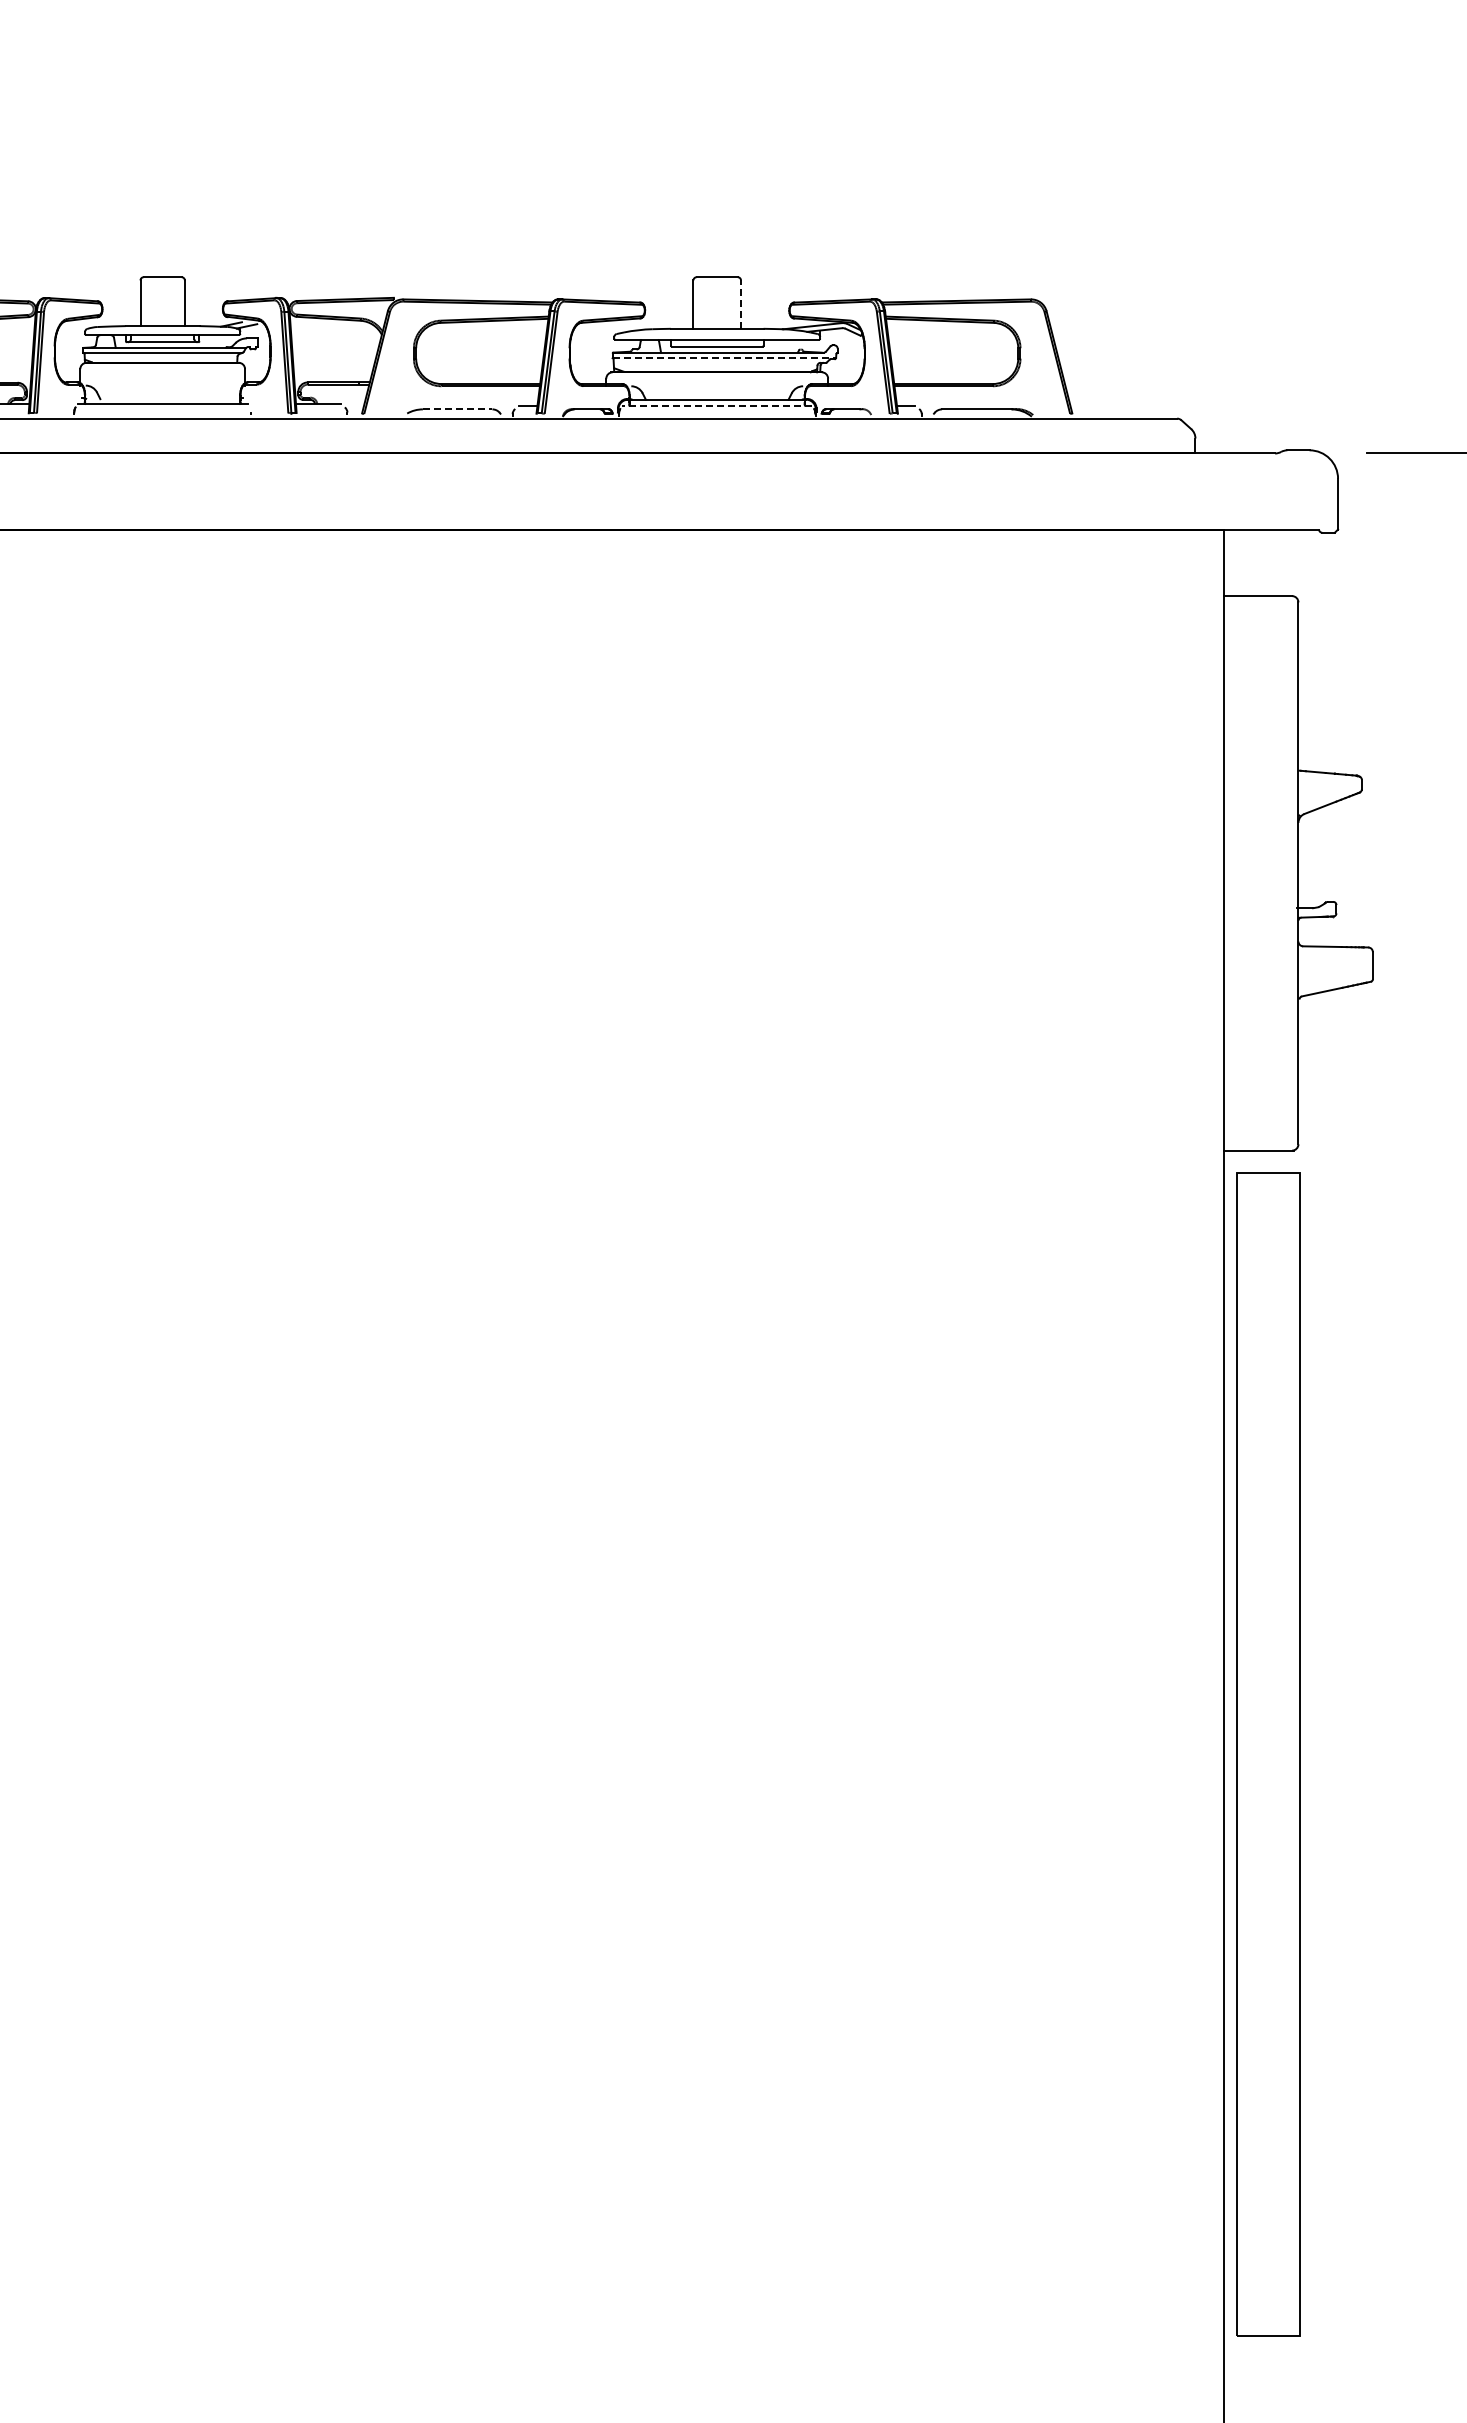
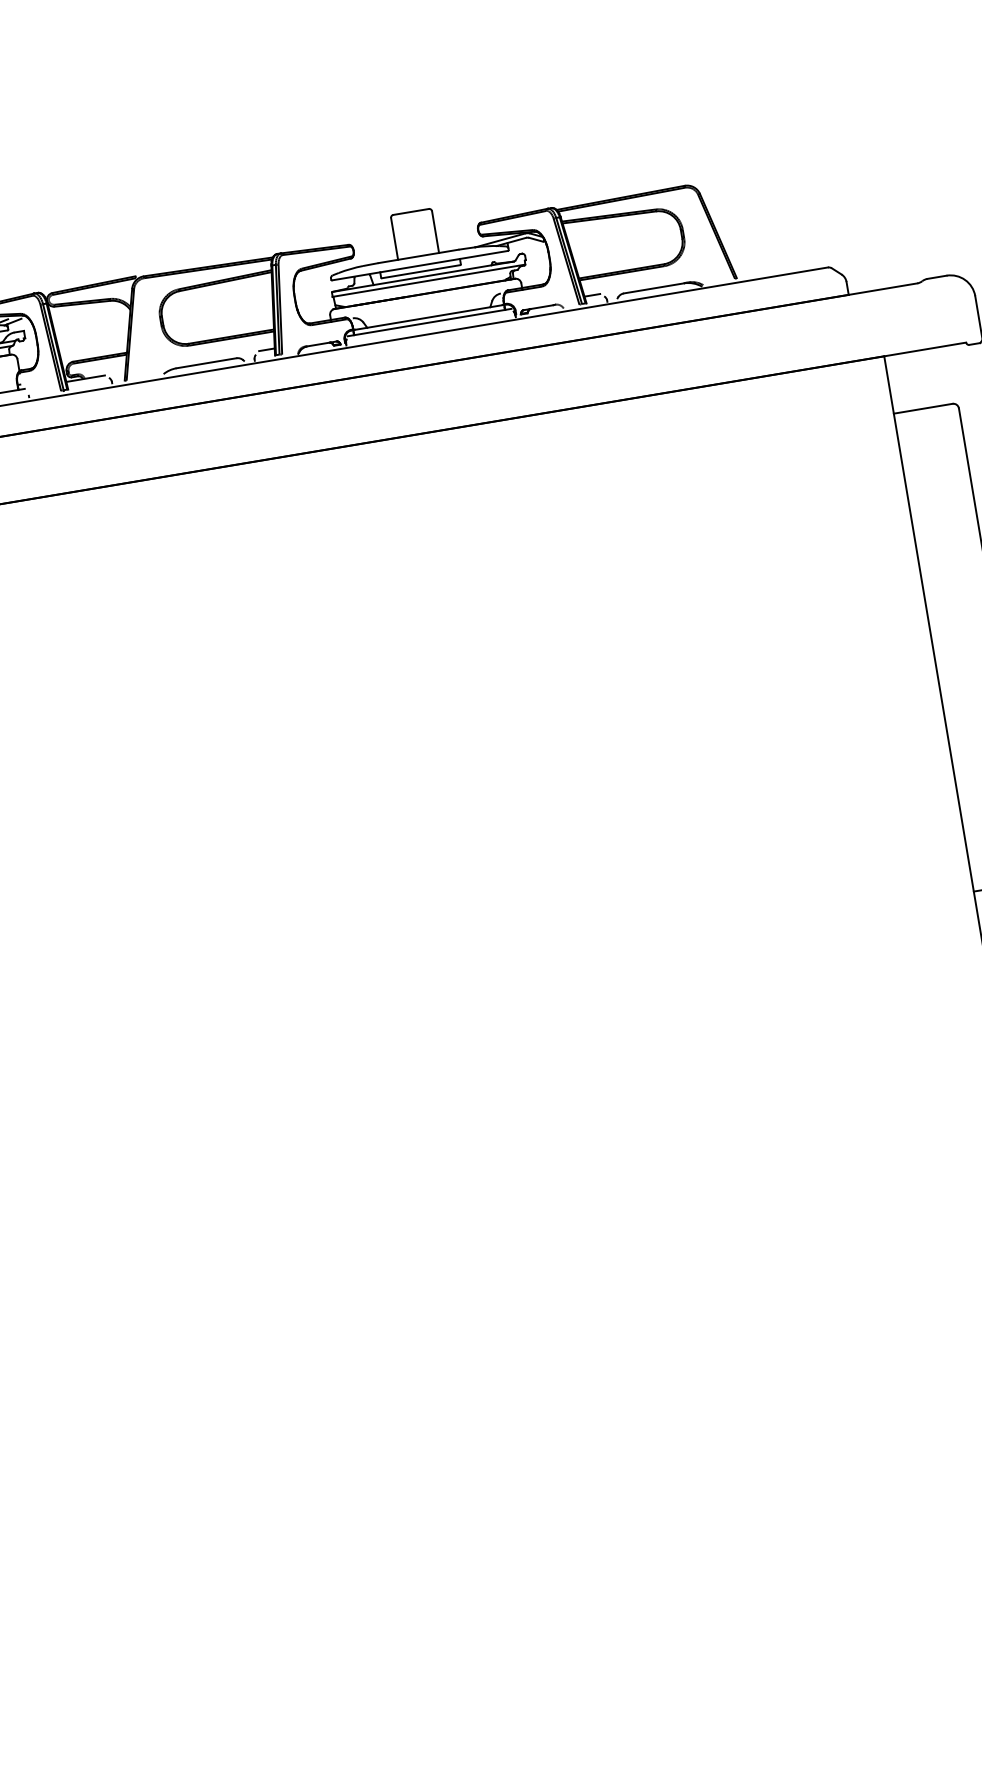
line: (740, 304) -> (435, 232), dashed -> solid
line: (724, 358) -> (429, 280), dashed -> solid
line: (717, 405) -> (429, 322), dashed -> solid
line: (457, 409) -> (206, 363), dashed -> solid

